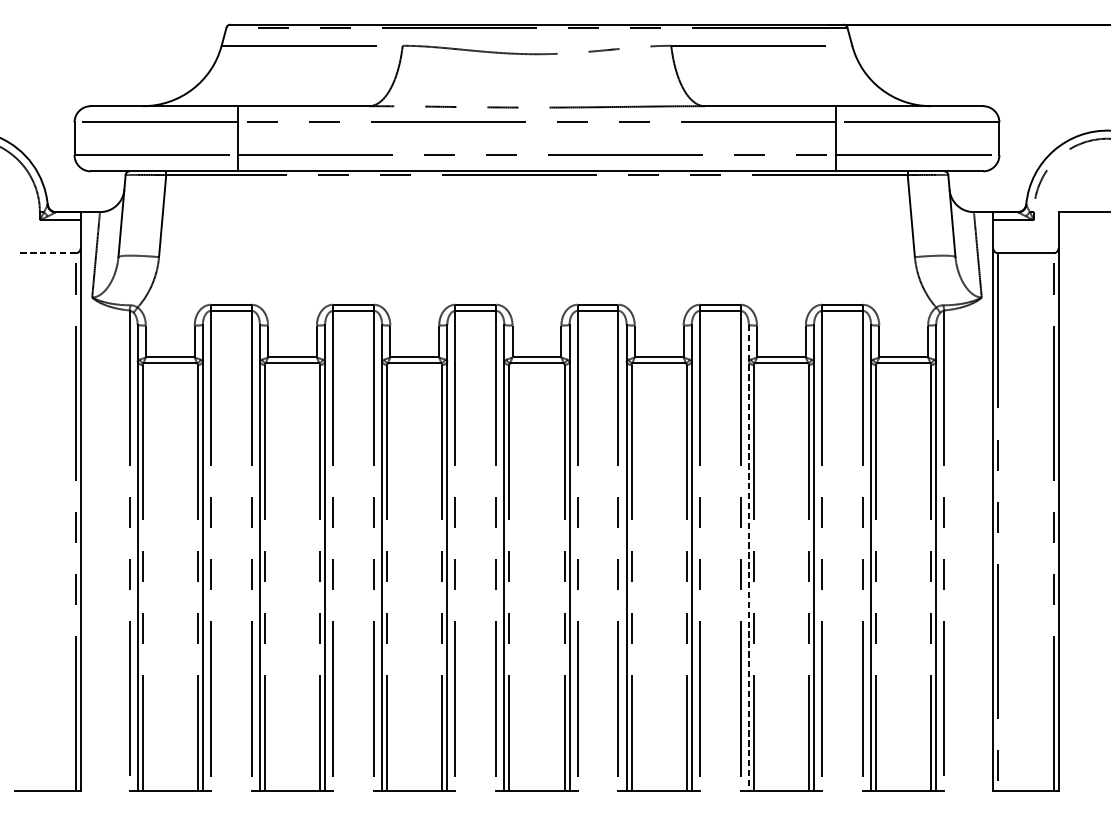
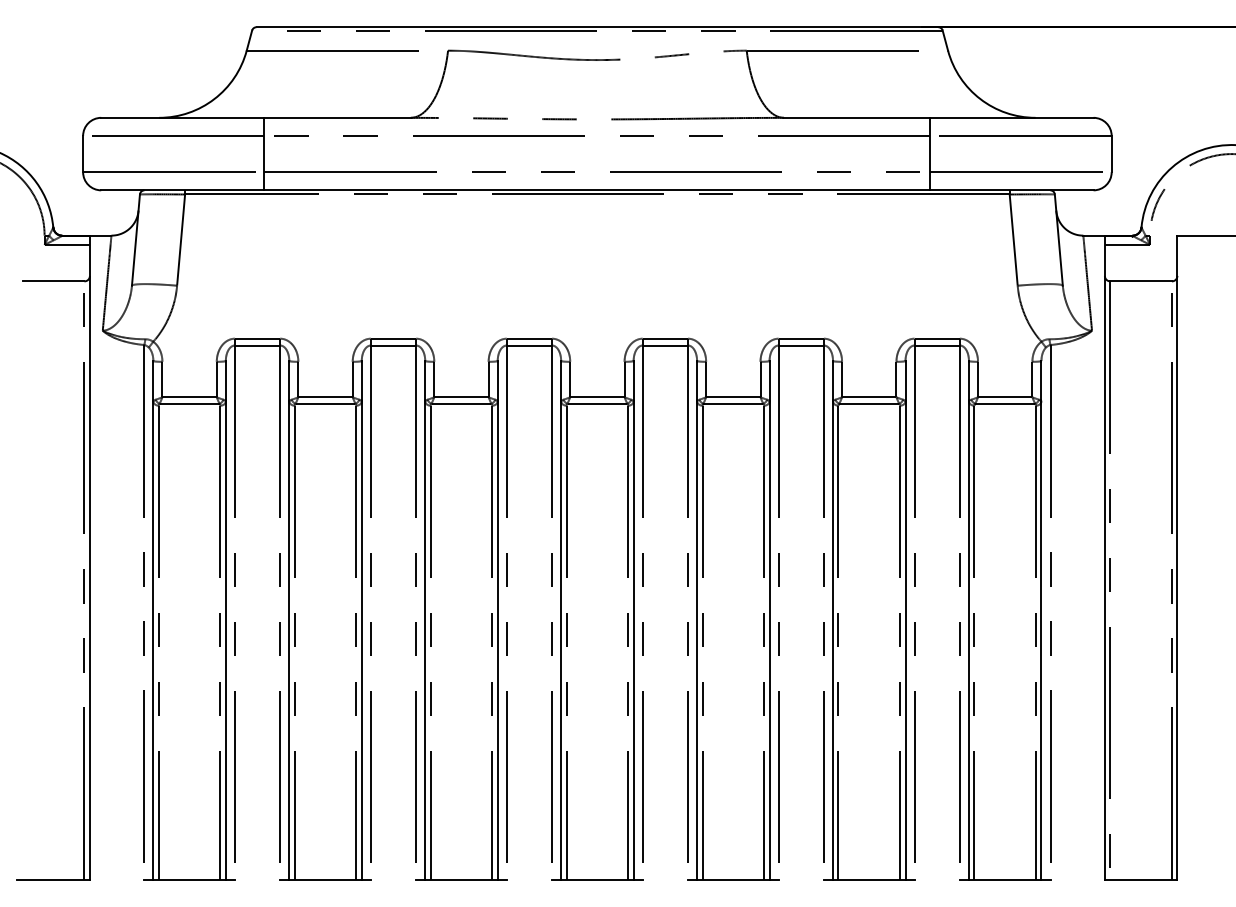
line: (47, 253) -> (53, 281), dashed -> solid
line: (749, 558) -> (833, 620), dashed -> solid

